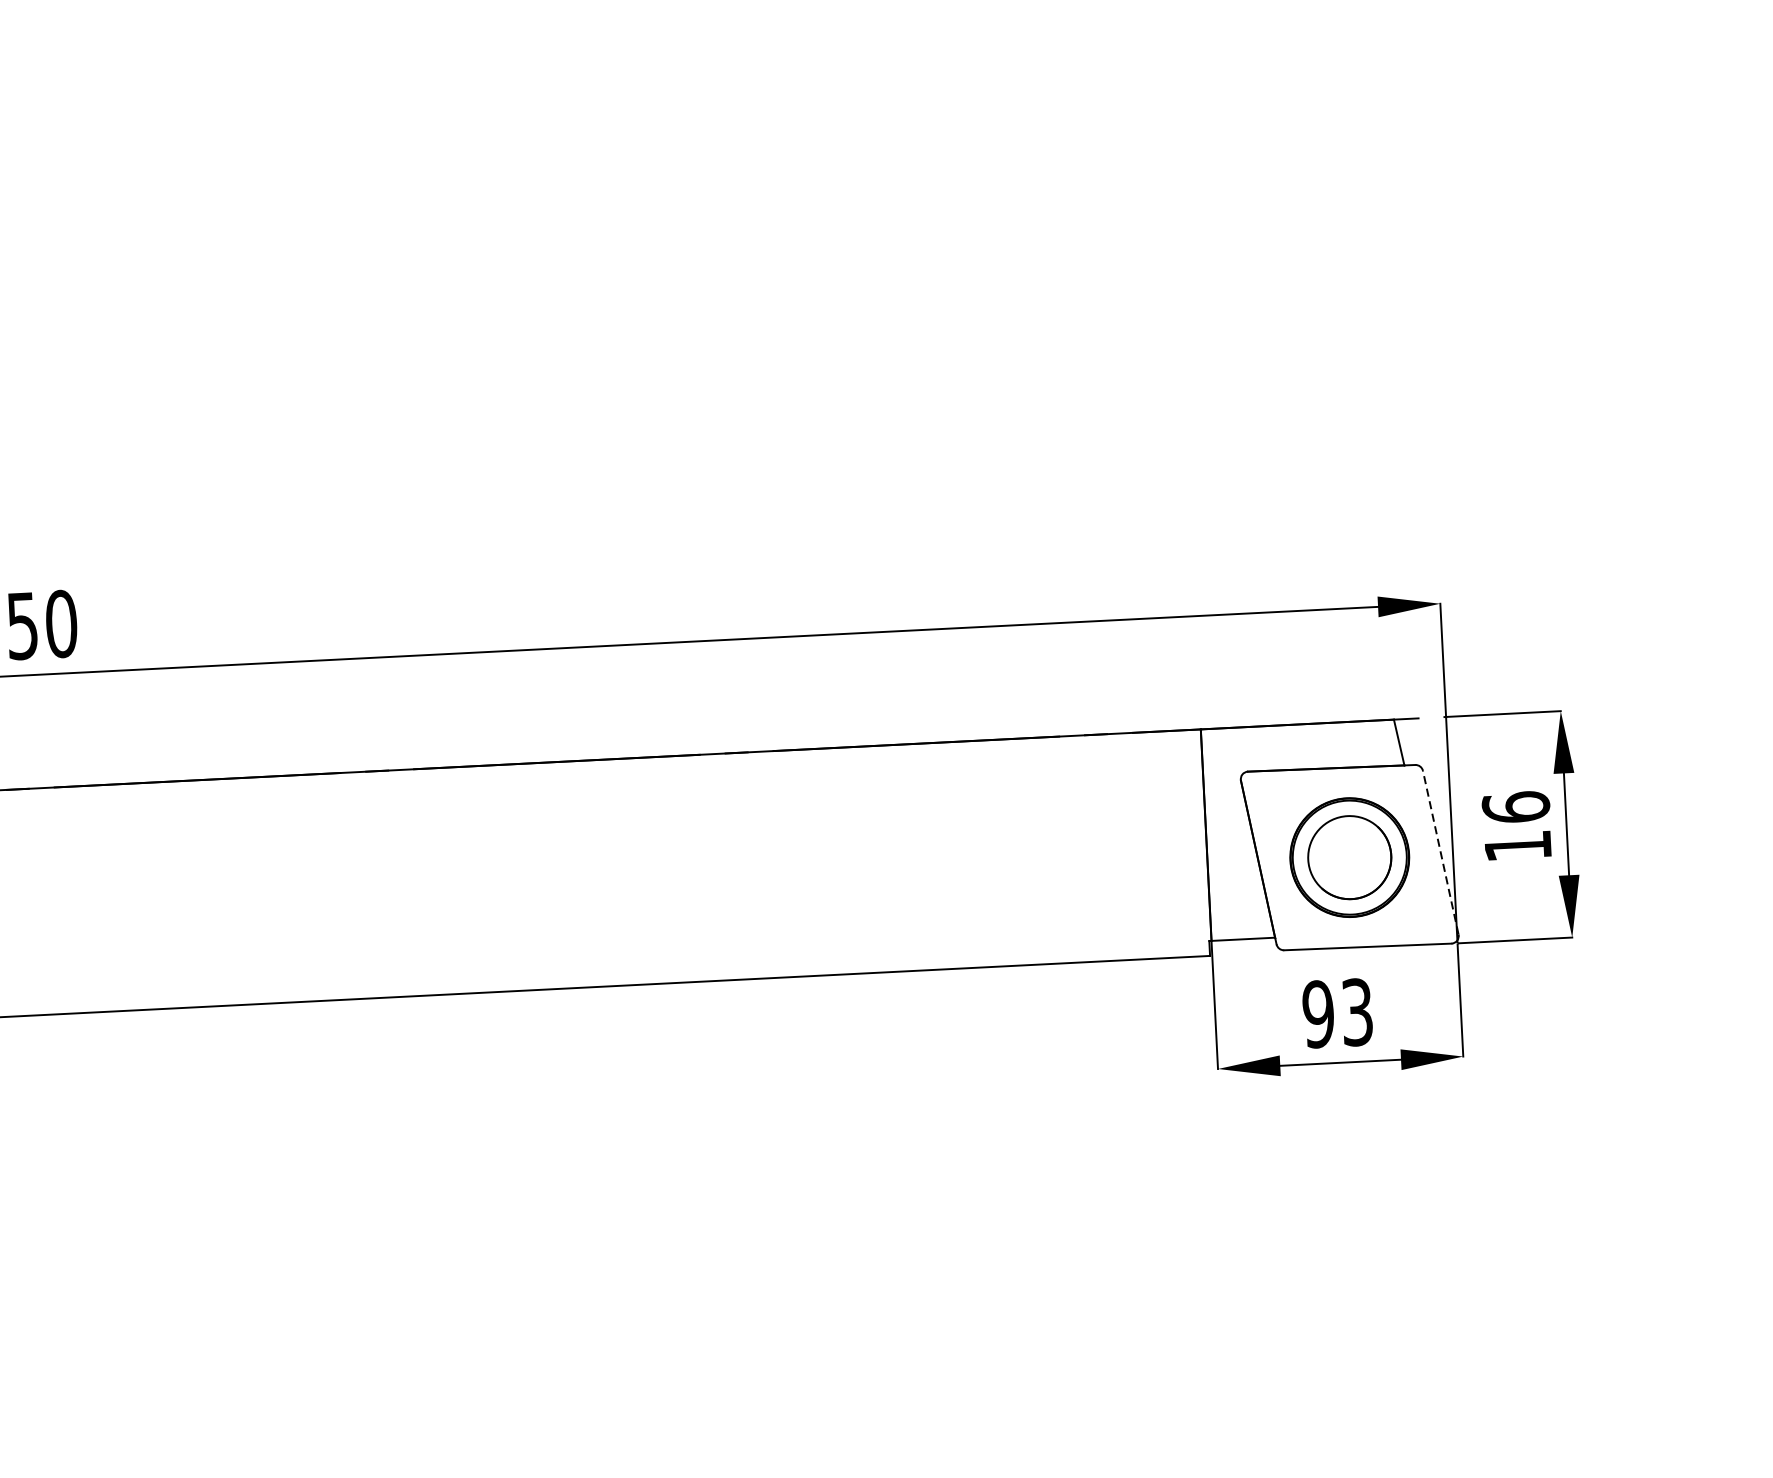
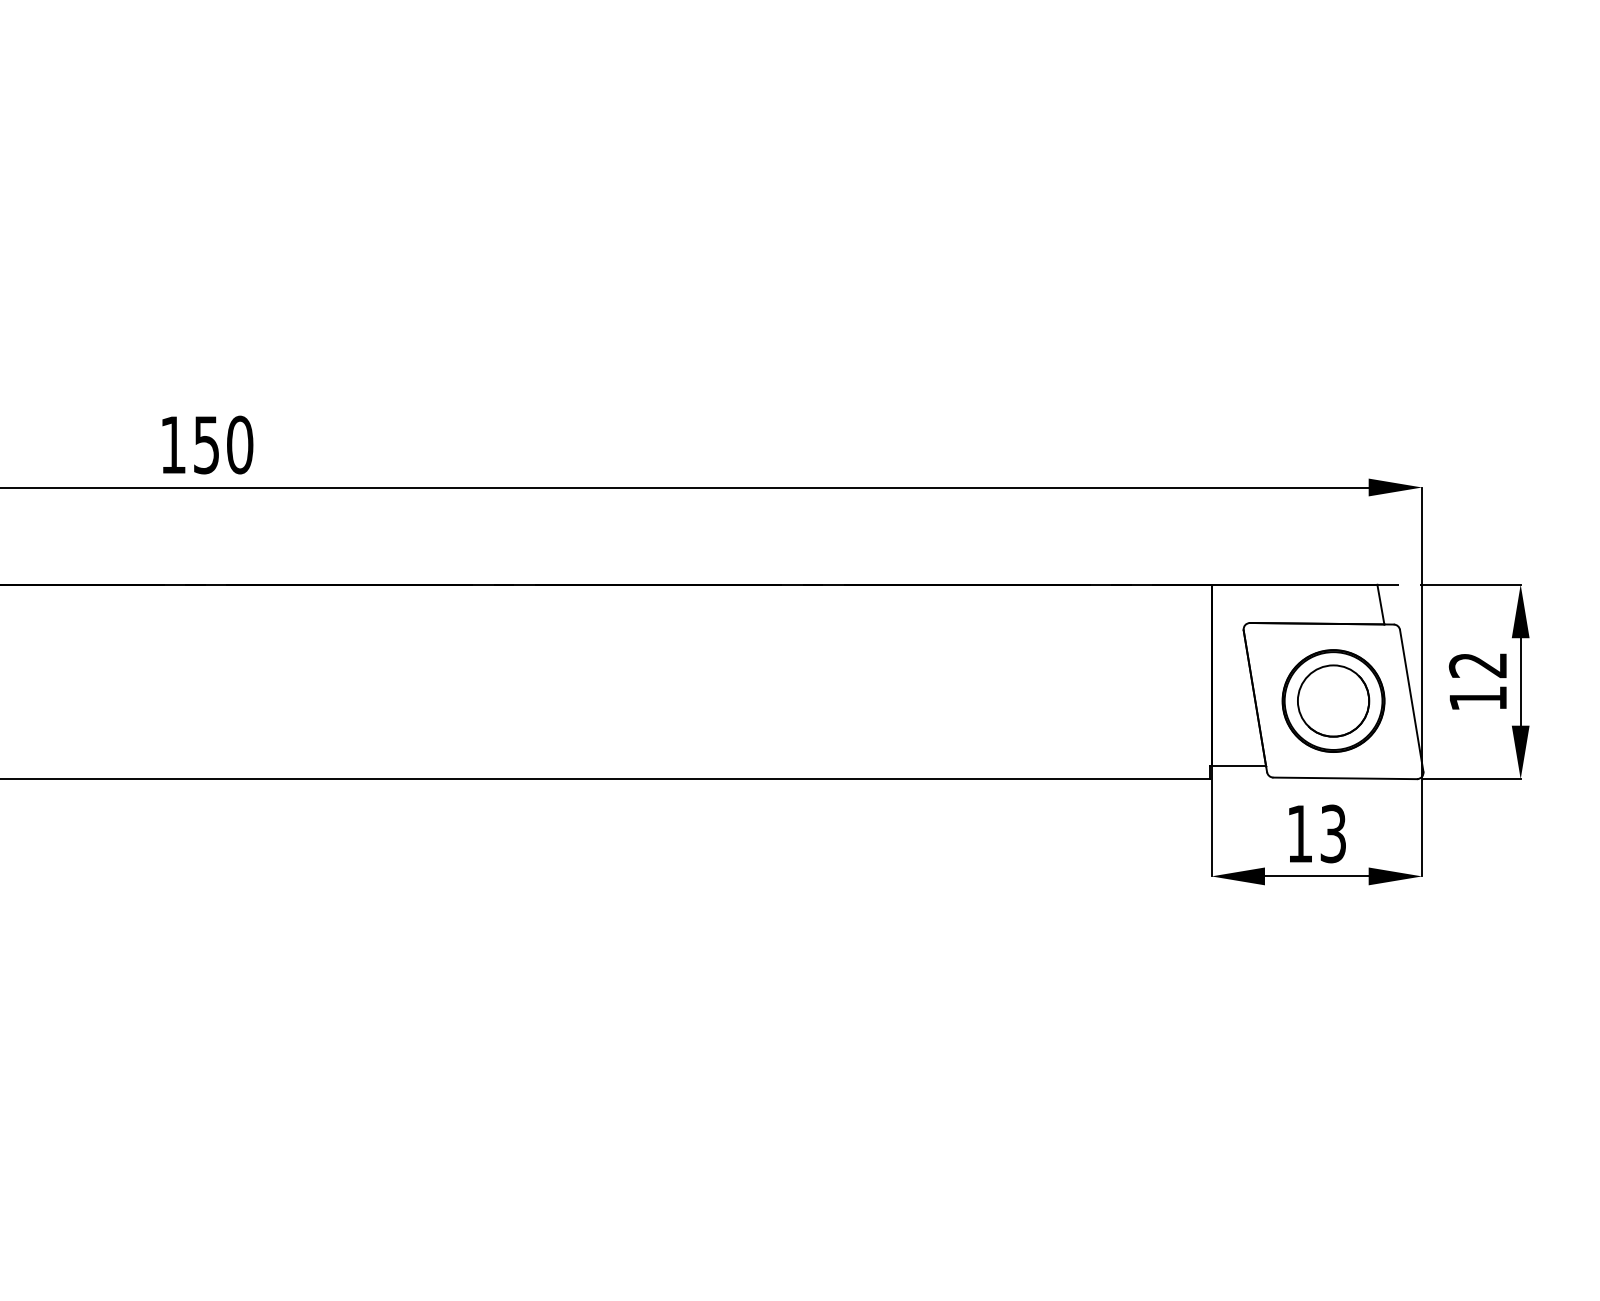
text: (1515, 806) -> (1477, 664), 16 -> 12
line: (1440, 852) -> (1411, 700), dashed -> solid
text: (1317, 1013) -> (1299, 833), 93 -> 13

